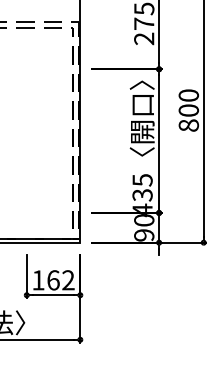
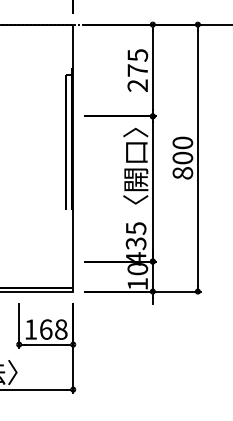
text: (143, 235) -> (137, 284), 90 -> 10
text: (68, 280) -> (61, 329), 162 -> 168

